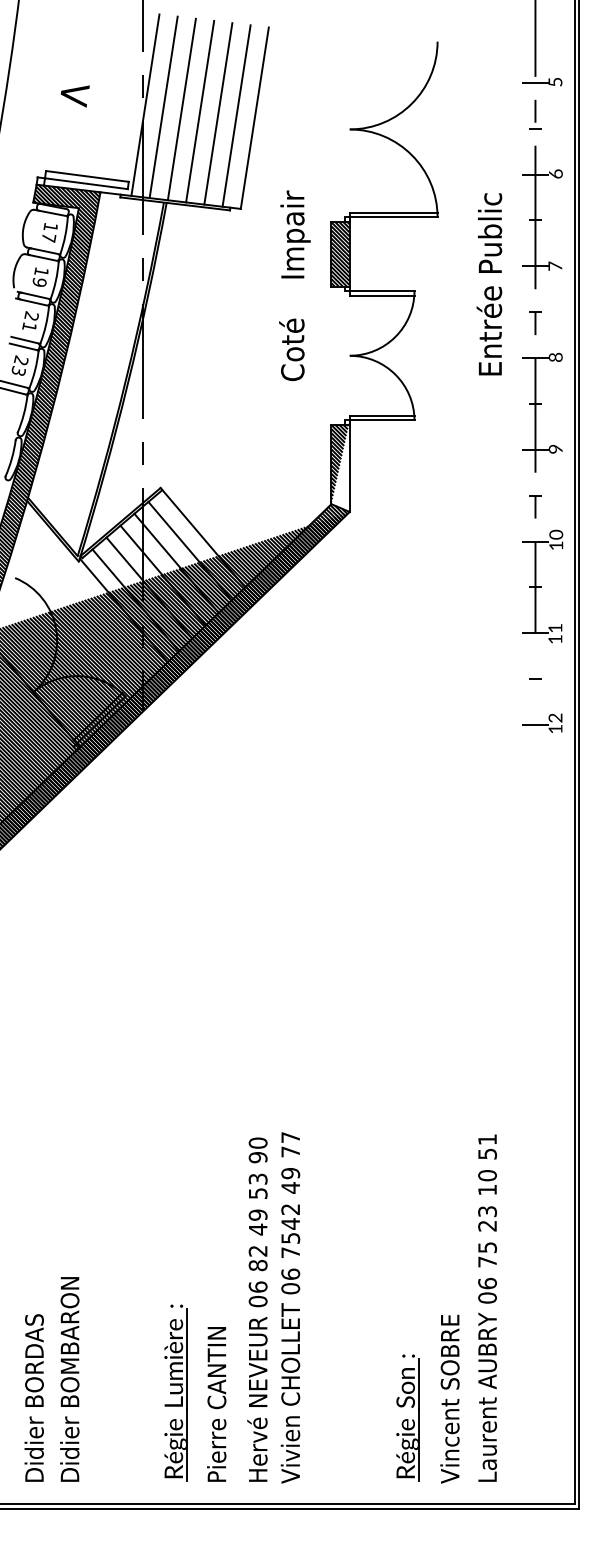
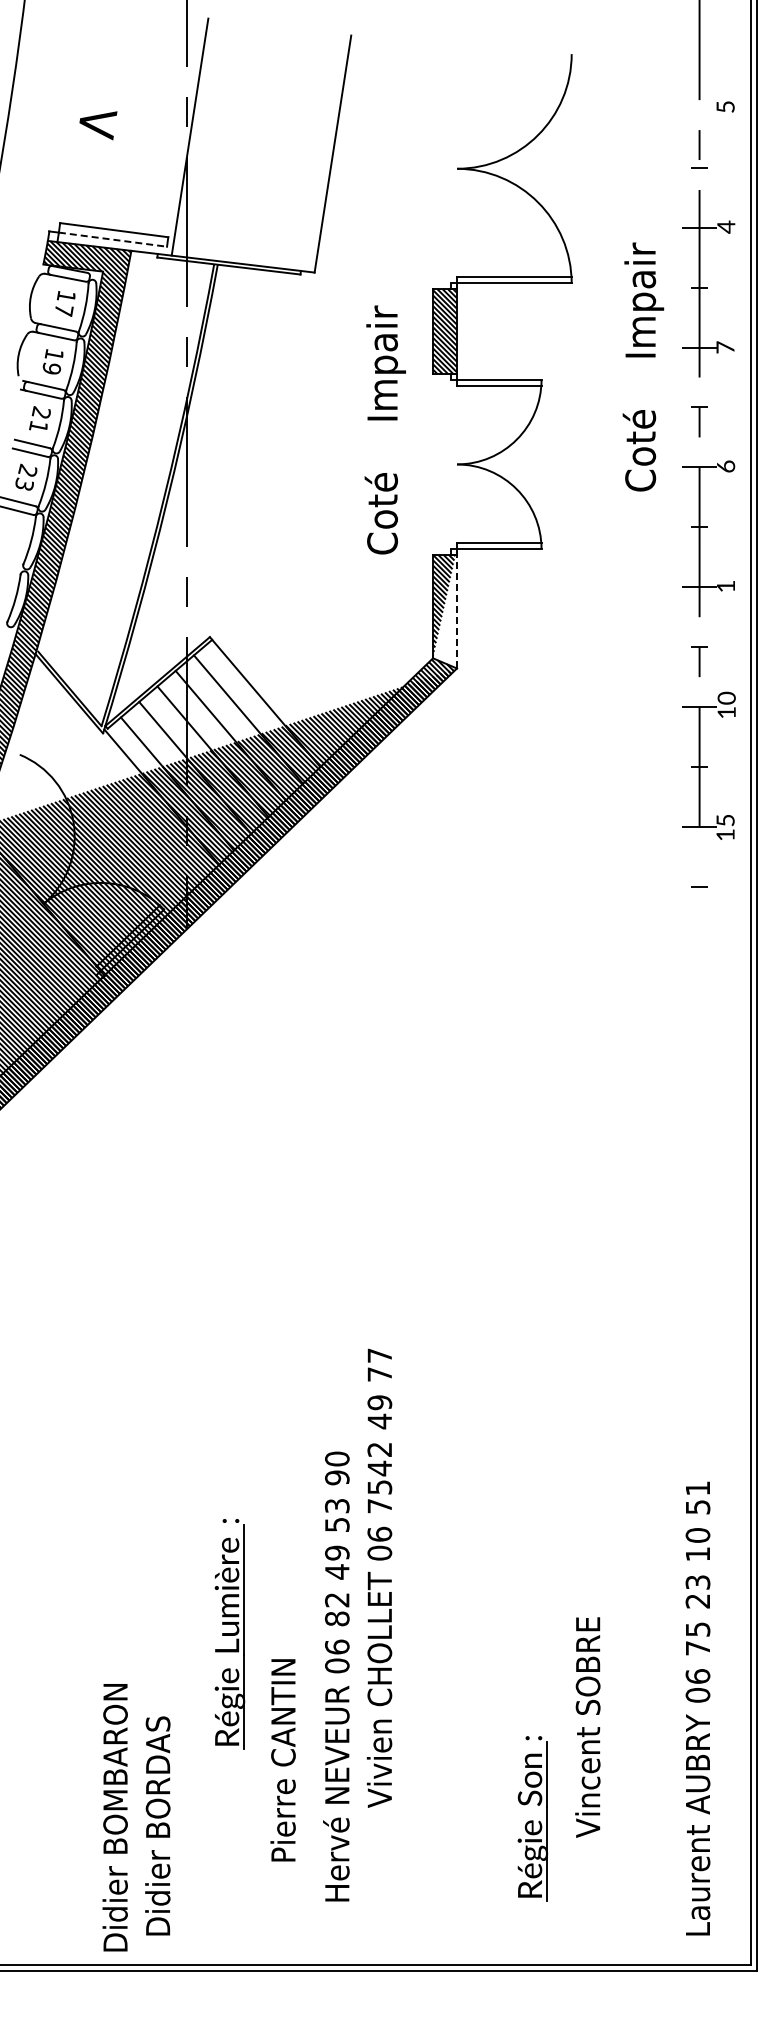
line: (535, 82) -> (699, 107), removed
line: (163, 107) -> (213, 139), removed
line: (181, 109) -> (237, 142), removed
line: (200, 111) -> (261, 145), removed
line: (217, 113) -> (284, 147), removed
line: (236, 115) -> (308, 150), removed
text: (556, 173) -> (726, 226), 6 -> 4
line: (86, 183) -> (112, 239), solid -> dashed
text: (492, 280) -> (643, 366), Entrée Public -> Coté    Impair
text: (294, 285) -> (384, 429), moved
text: (555, 357) -> (725, 466), 8 -> 6
text: (555, 449) -> (725, 586), 9 -> 1
line: (350, 466) -> (457, 608), solid -> dashed
text: (555, 628) -> (725, 820), 11 -> 15
part: (542, 723) -> (708, 944), removed
text: (290, 1307) -> (379, 1577), moved
text: (487, 1308) -> (697, 1708), moved
text: (257, 1309) -> (336, 1676), moved
text: (69, 1379) -> (114, 1817), moved
part: (175, 1393) -> (229, 1634), moved
text: (34, 1397) -> (157, 1825), moved
text: (449, 1399) -> (587, 1727), moved
text: (216, 1404) -> (282, 1760), moved
part: (407, 1417) -> (532, 1818), moved

